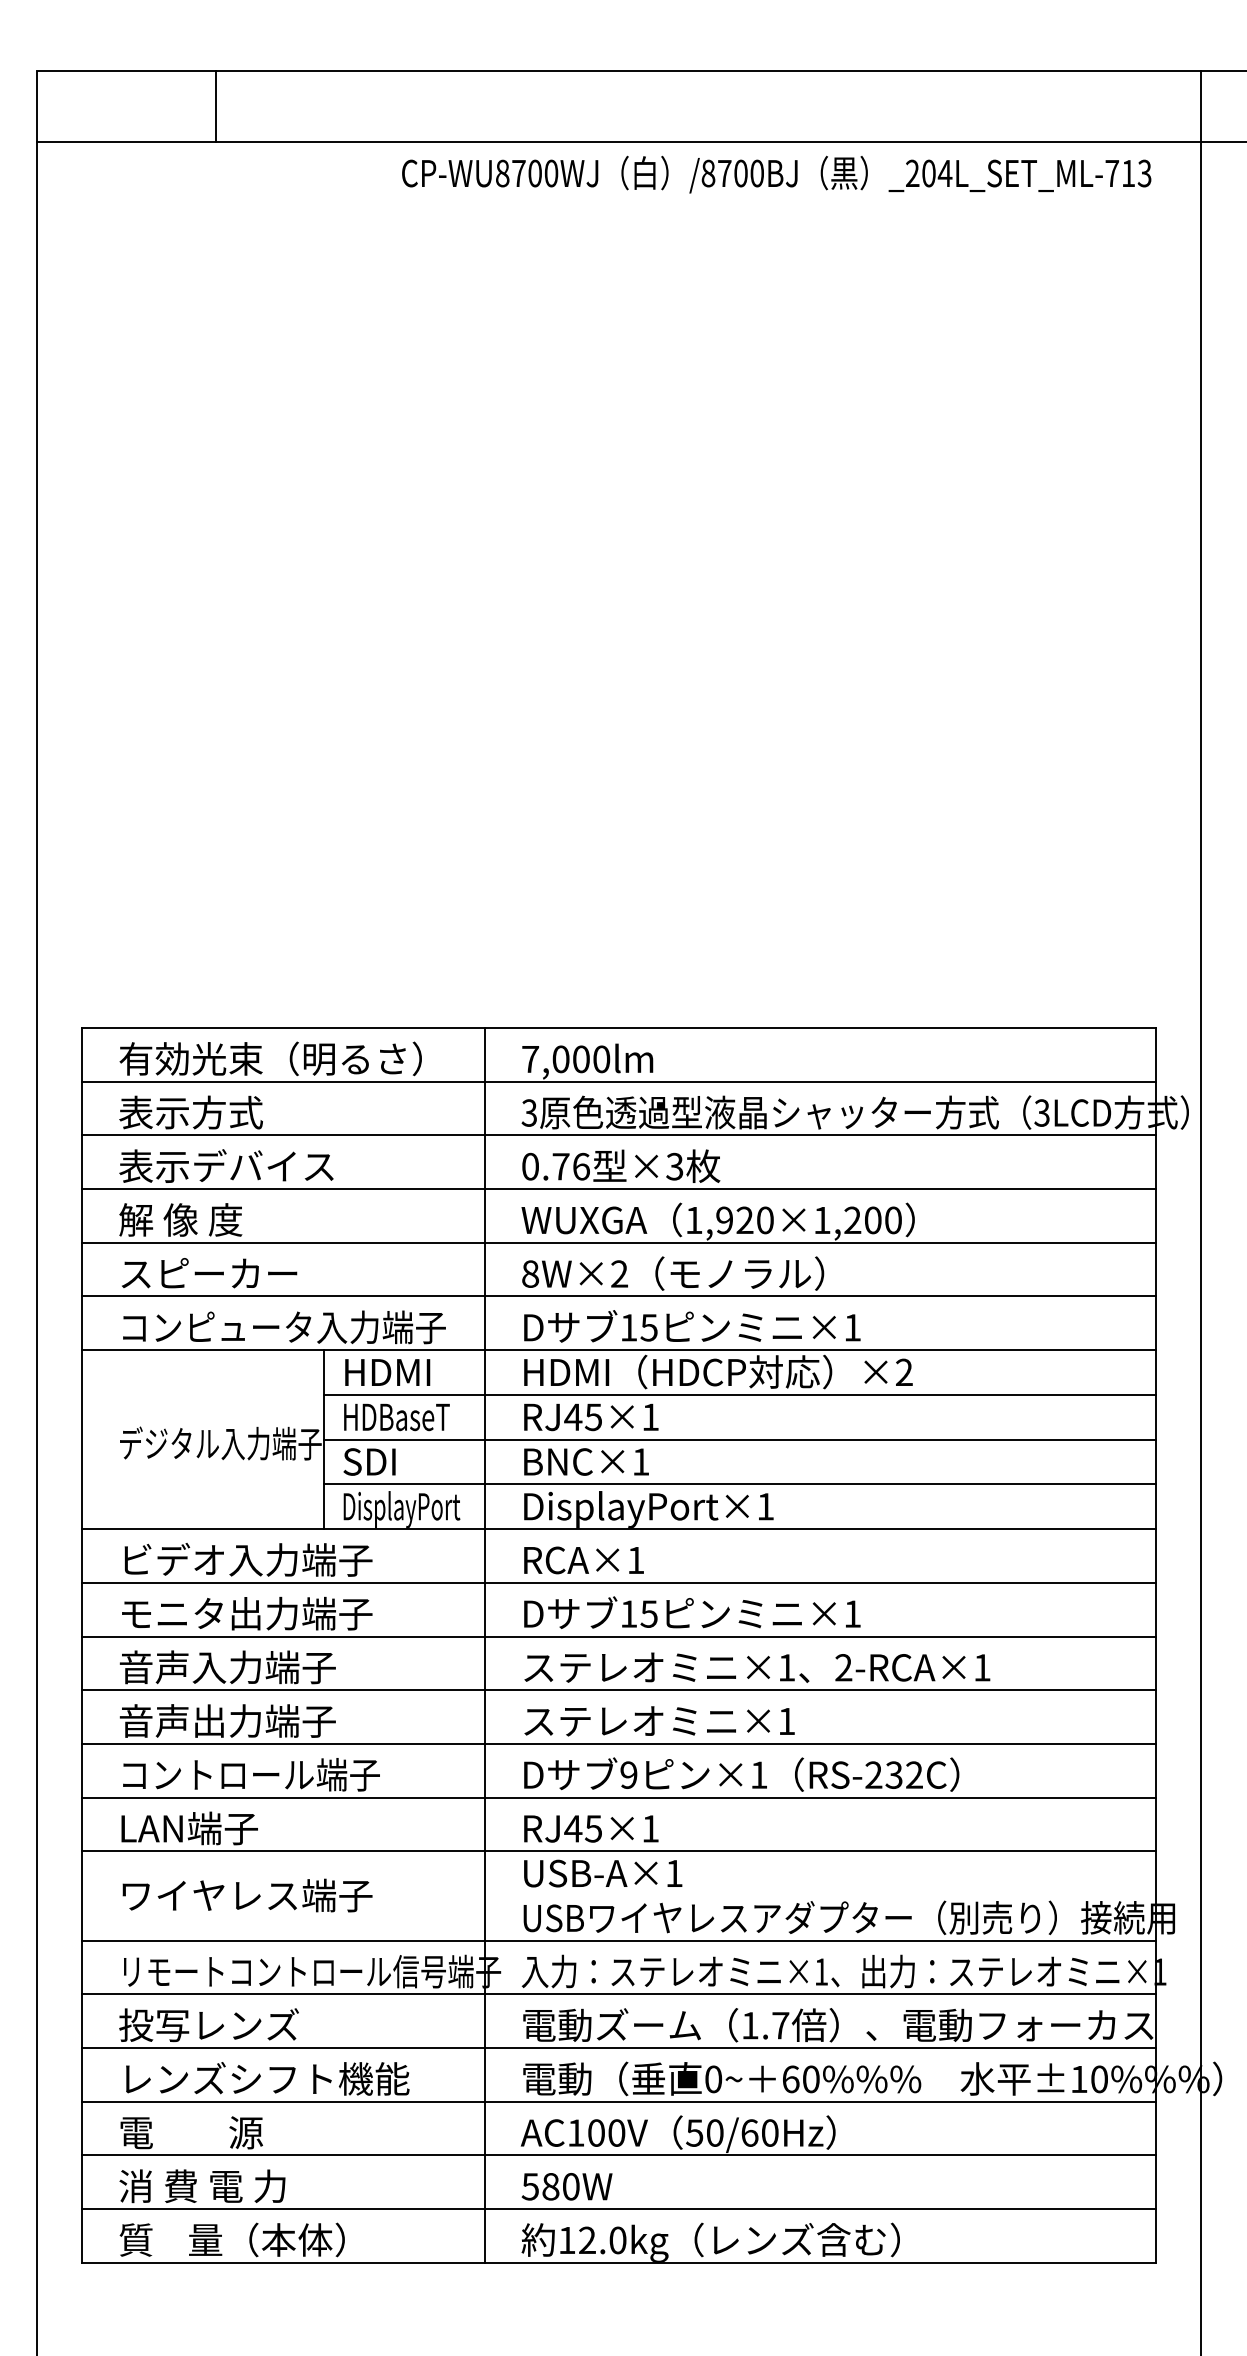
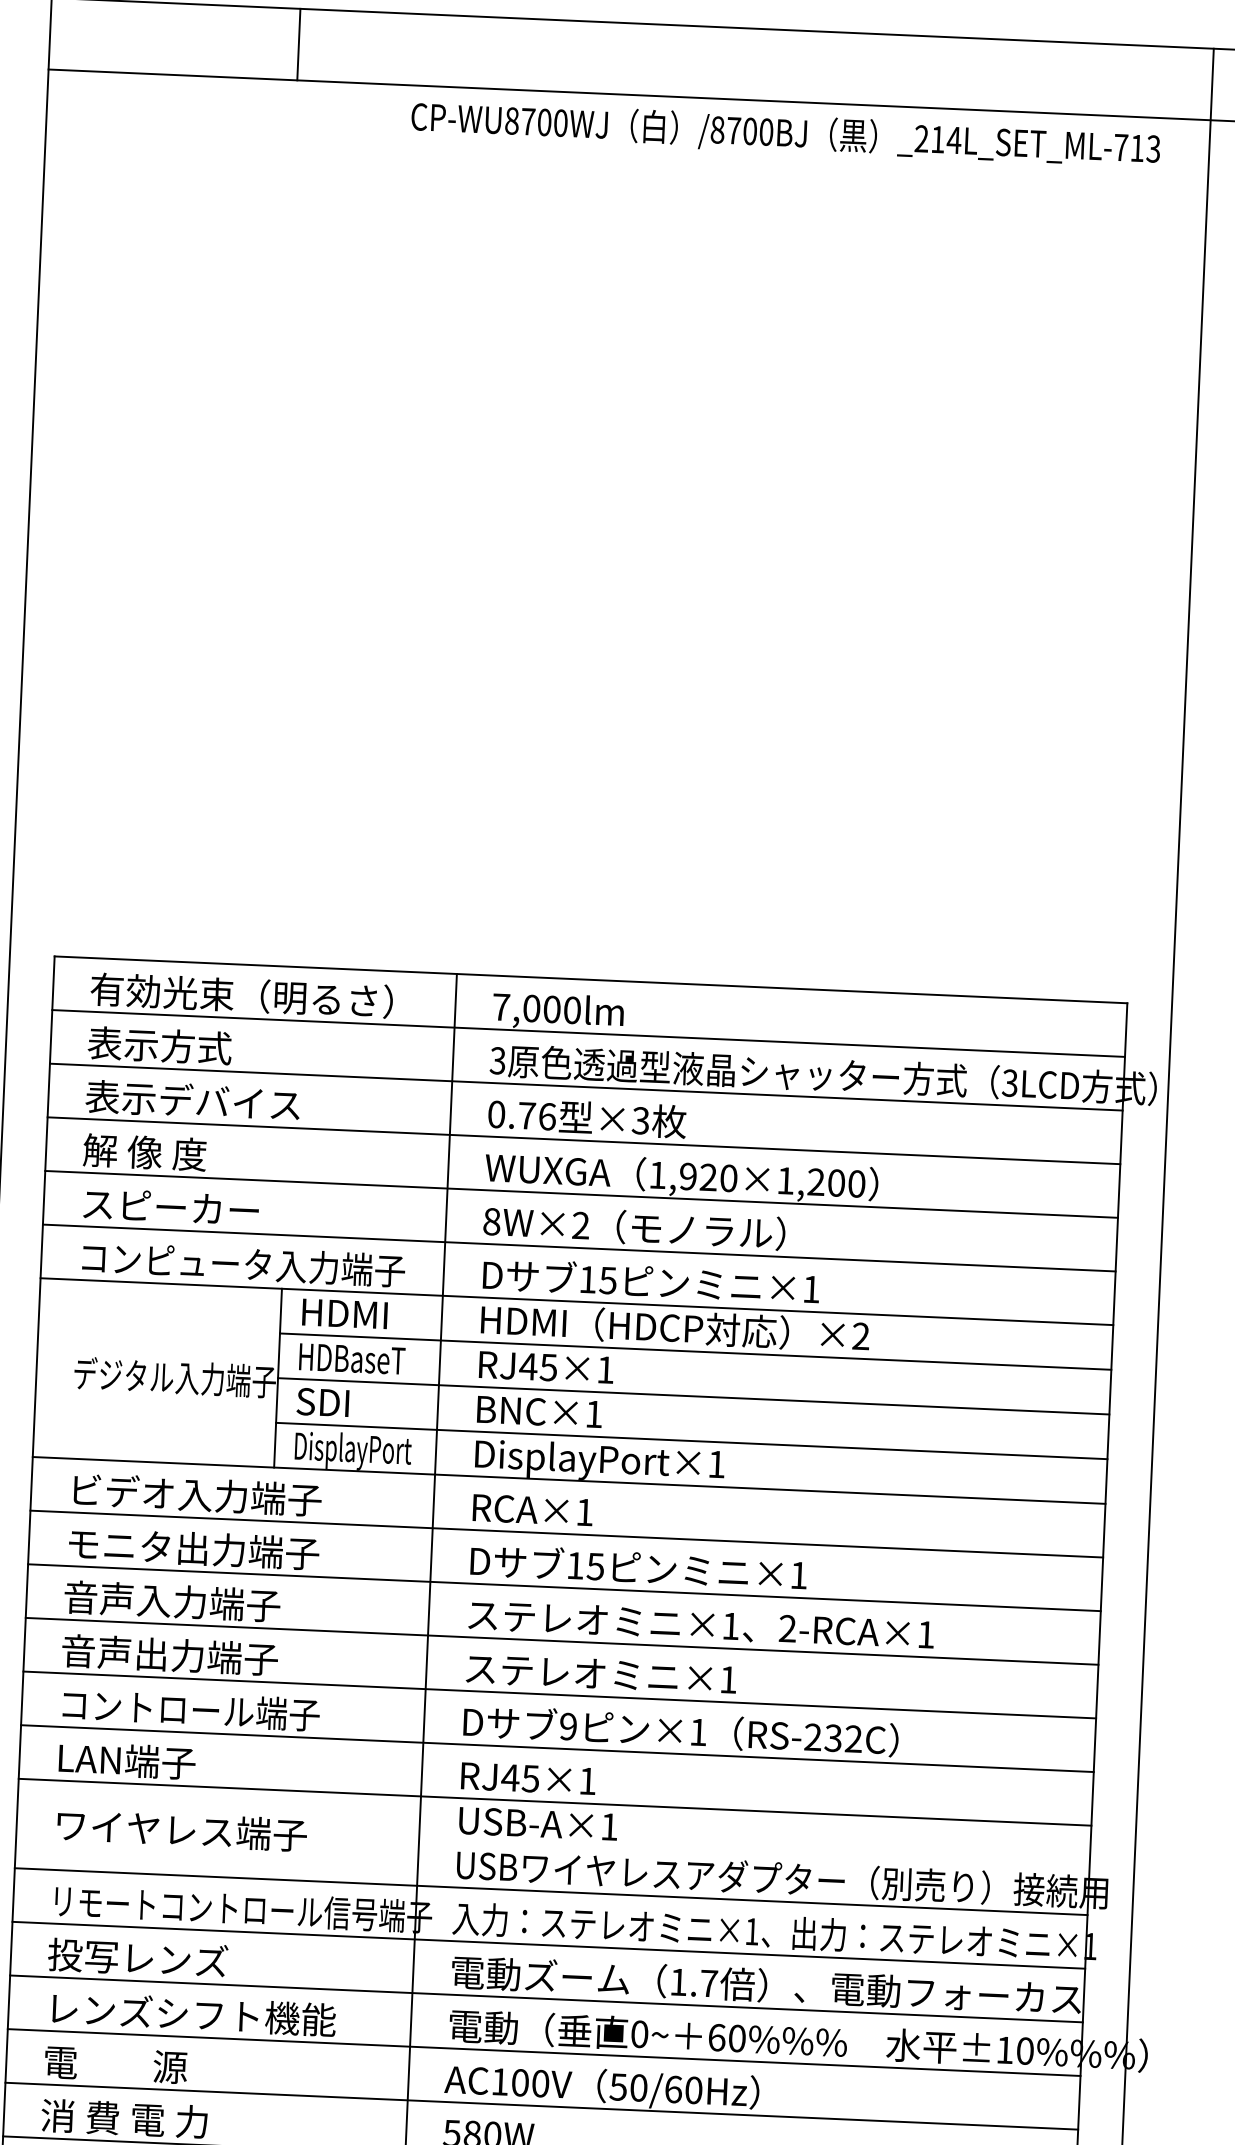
line: (216, 106) -> (299, 44), moved
text: (928, 173) -> (937, 139), _204L_SET_ML-713 -> _214L_SET_ML-713

